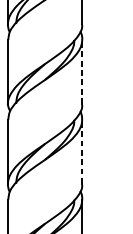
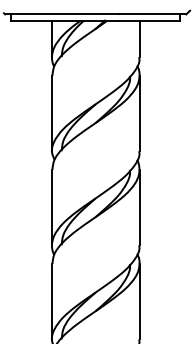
line: (82, 71) -> (139, 113), dashed -> solid
line: (82, 151) -> (139, 207), dashed -> solid

